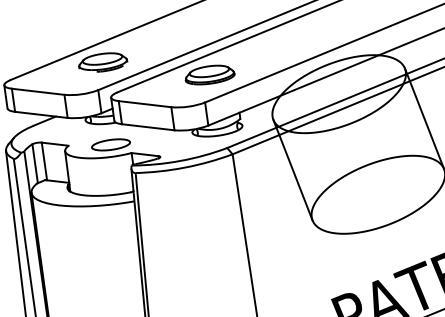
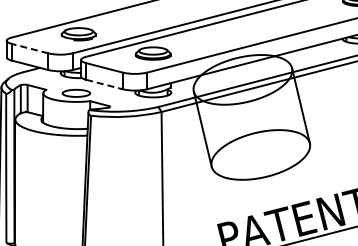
line: (38, 91) -> (30, 48), solid -> dashed
line: (148, 127) -> (104, 84), solid -> dashed

